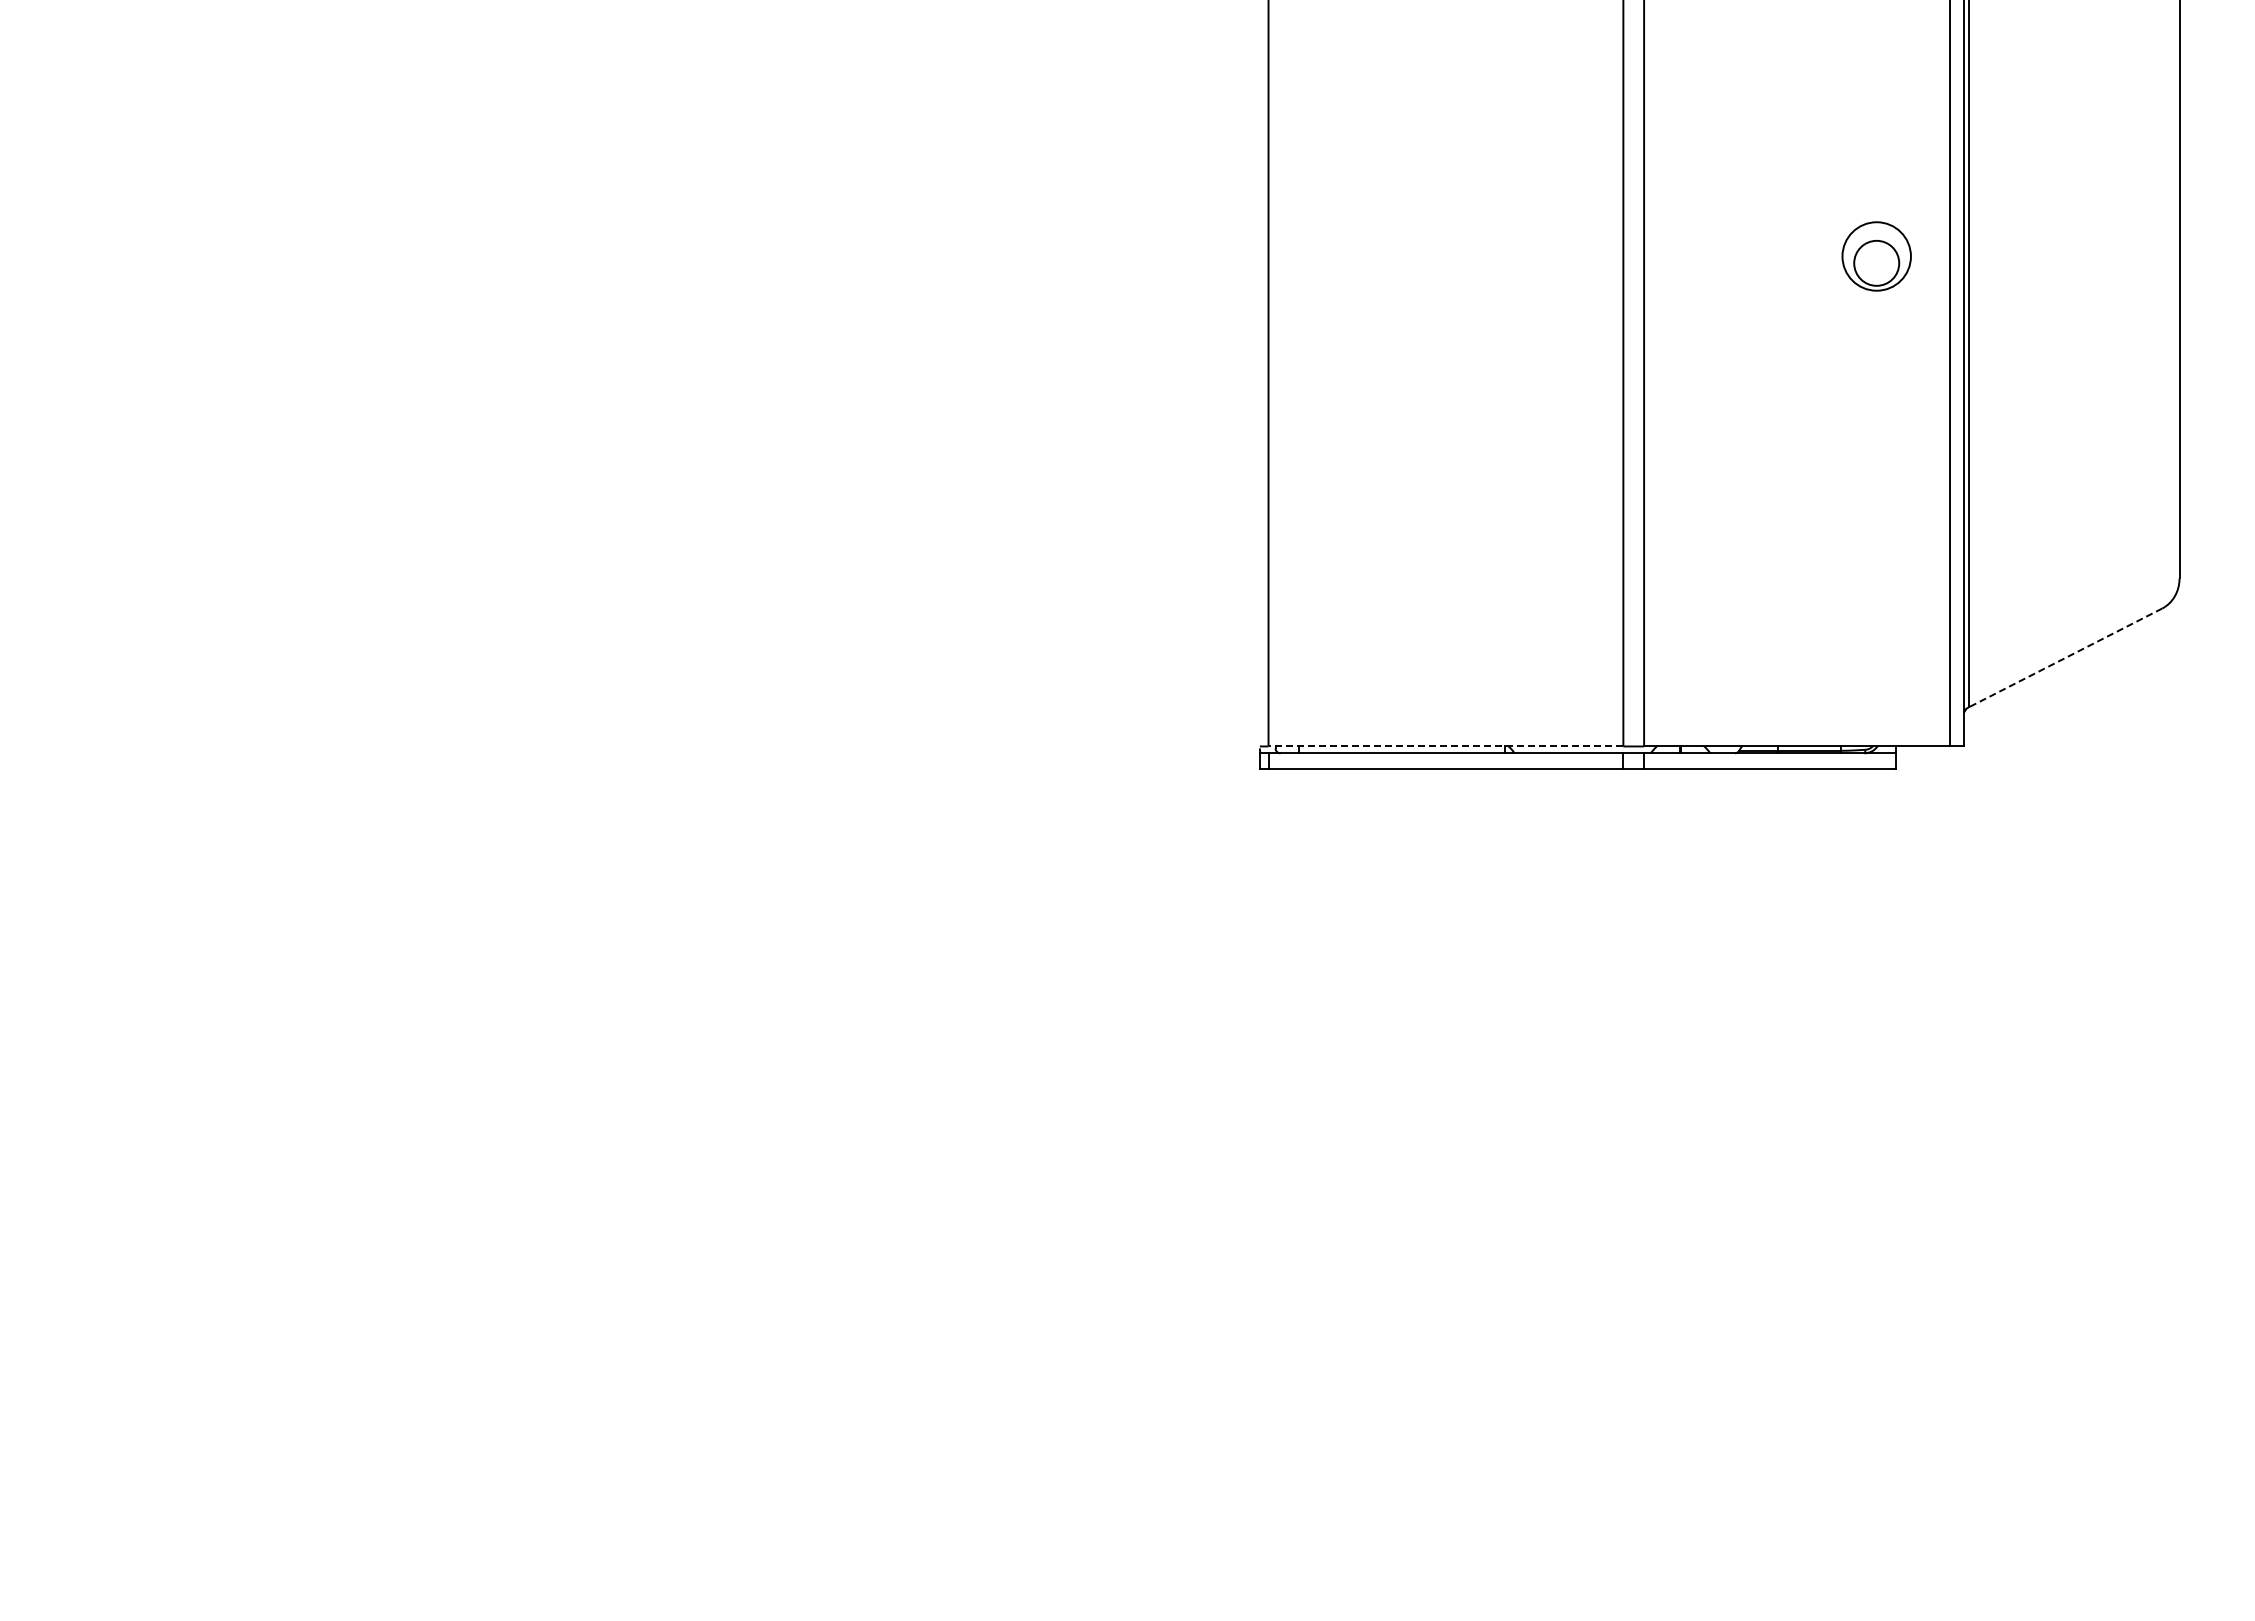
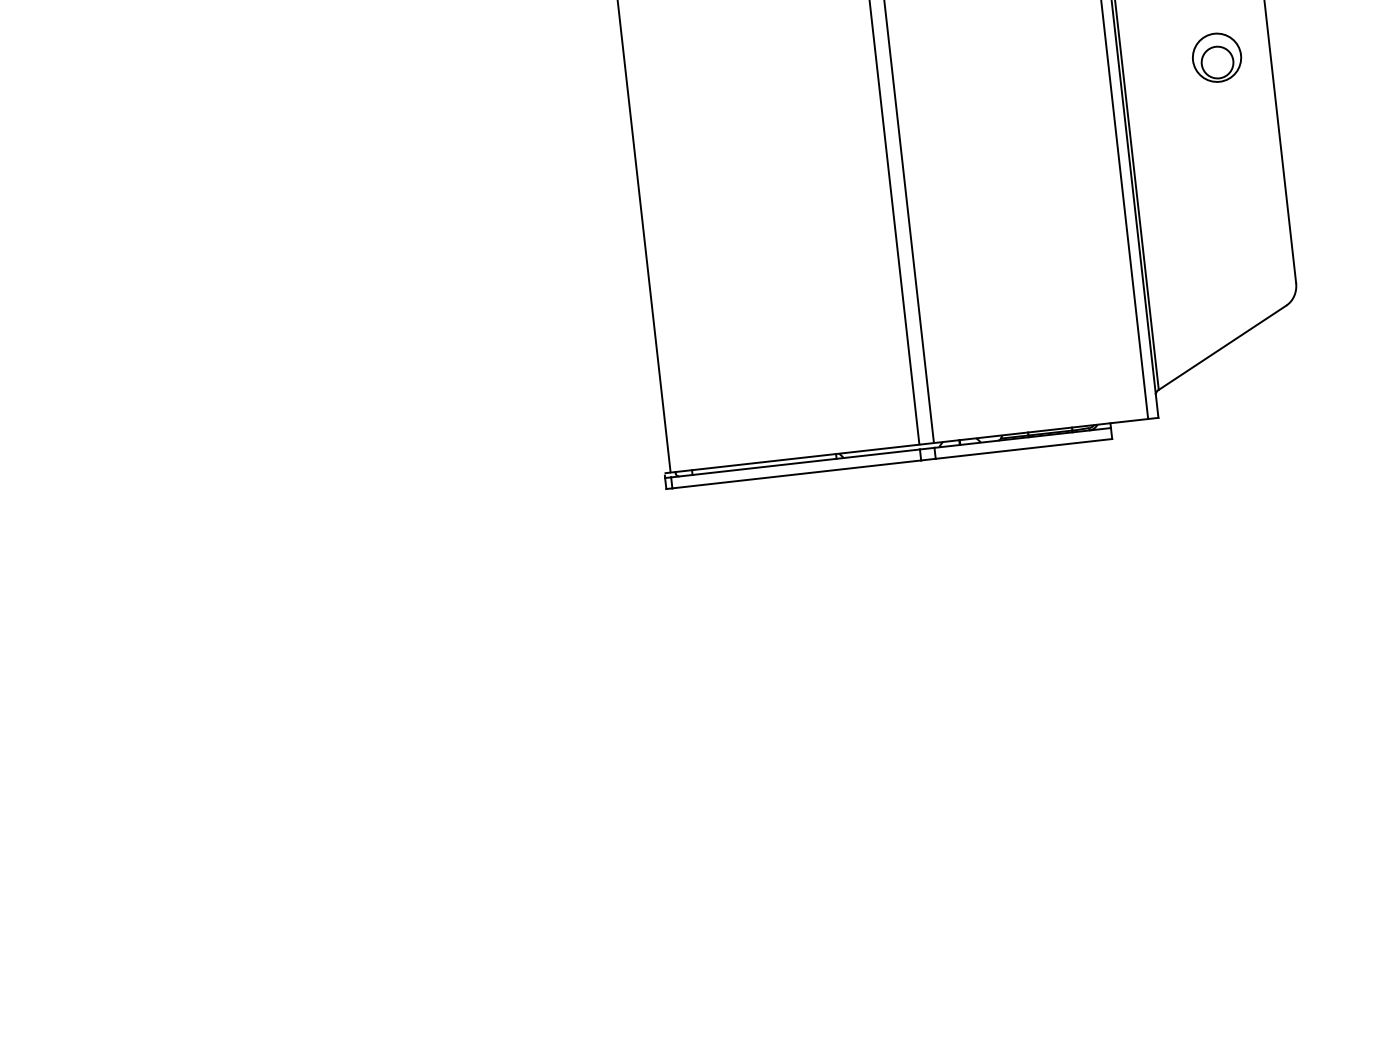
part: (1876, 256) -> (1216, 57), moved
line: (2065, 658) -> (1222, 348), dashed -> solid
line: (1445, 746) -> (794, 458), dashed -> solid

